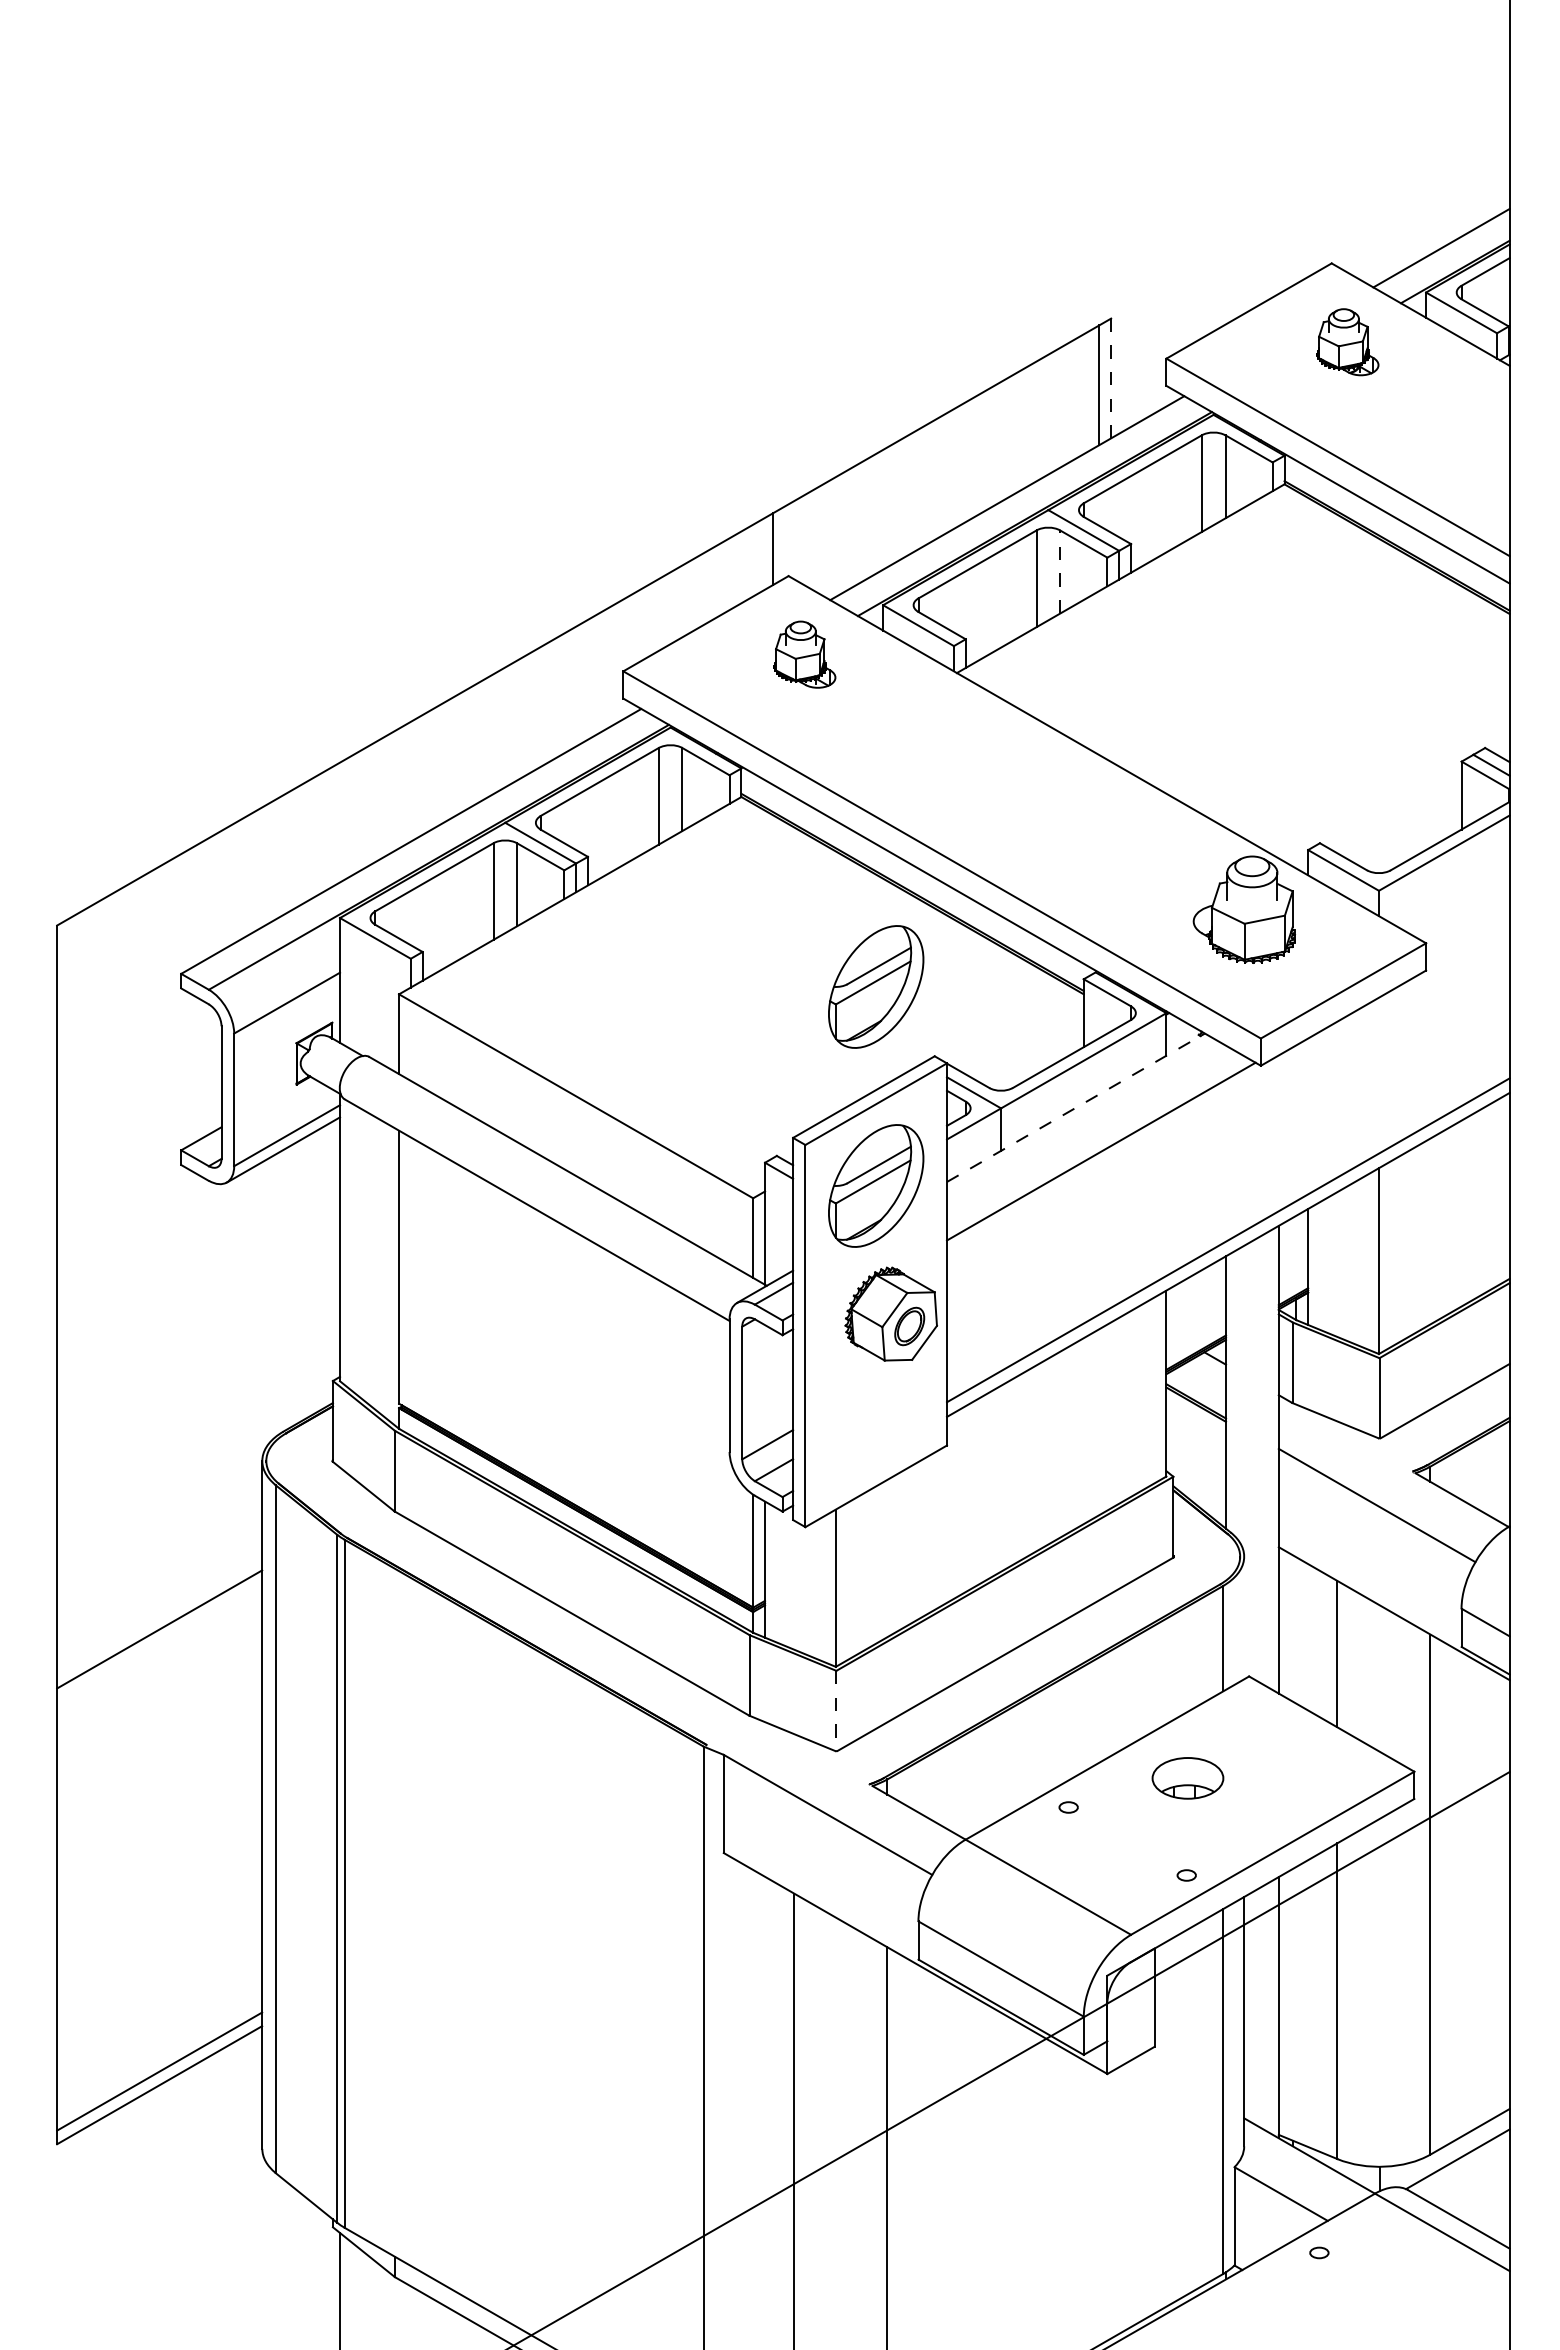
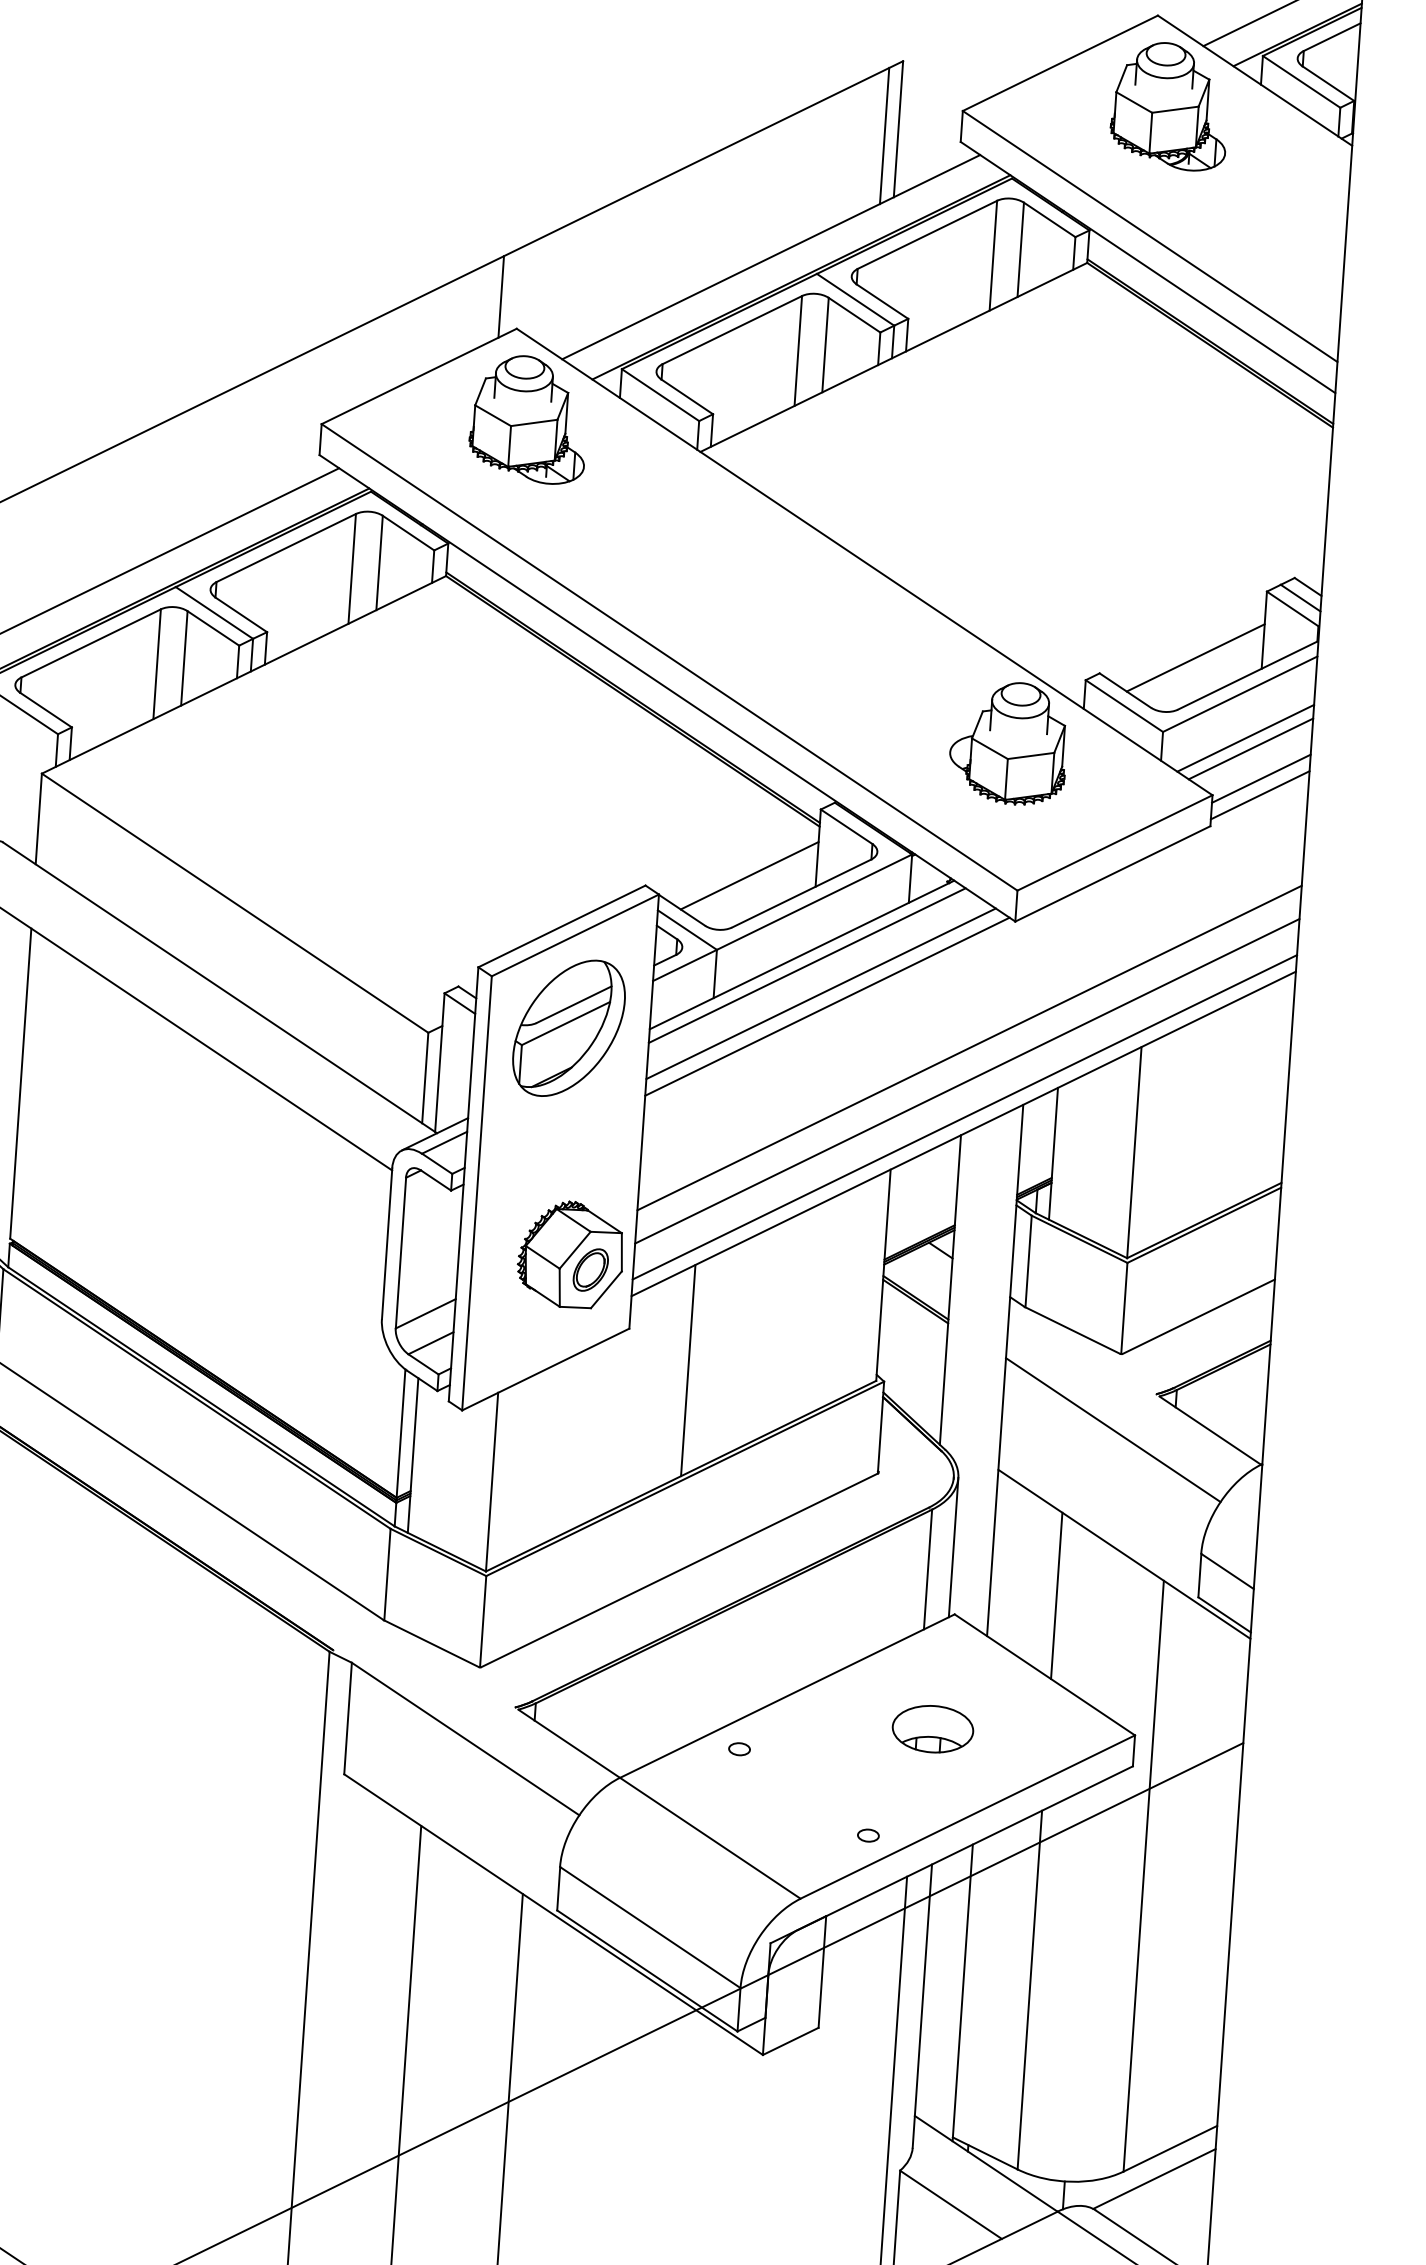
part: (1347, 342) -> (1169, 106), size x1.67
line: (1111, 378) -> (898, 129), dashed -> solid
line: (1060, 571) -> (825, 344), dashed -> solid
part: (804, 654) -> (528, 419), size x1.67
line: (1402, 823) -> (1194, 657), added
line: (1451, 891) -> (1245, 738), added
line: (1456, 900) -> (1250, 748), added
line: (1467, 925) -> (1260, 778), added
line: (1467, 940) -> (1259, 795), added
part: (876, 986) -> (584, 801), removed
line: (1025, 1041) -> (749, 875), added
line: (1075, 1107) -> (801, 954), dashed -> solid
line: (1081, 1116) -> (807, 965), added
line: (1094, 1140) -> (820, 993), added
line: (1228, 1179) -> (969, 1048), added
line: (1228, 1208) -> (967, 1081), added
part: (890, 1313) -> (569, 1253), moved
line: (1001, 1478) -> (688, 1370), added
line: (1244, 1617) -> (954, 1547), added
line: (836, 1711) -> (483, 1622), dashed -> solid
part: (1187, 1778) -> (932, 1729), moved

